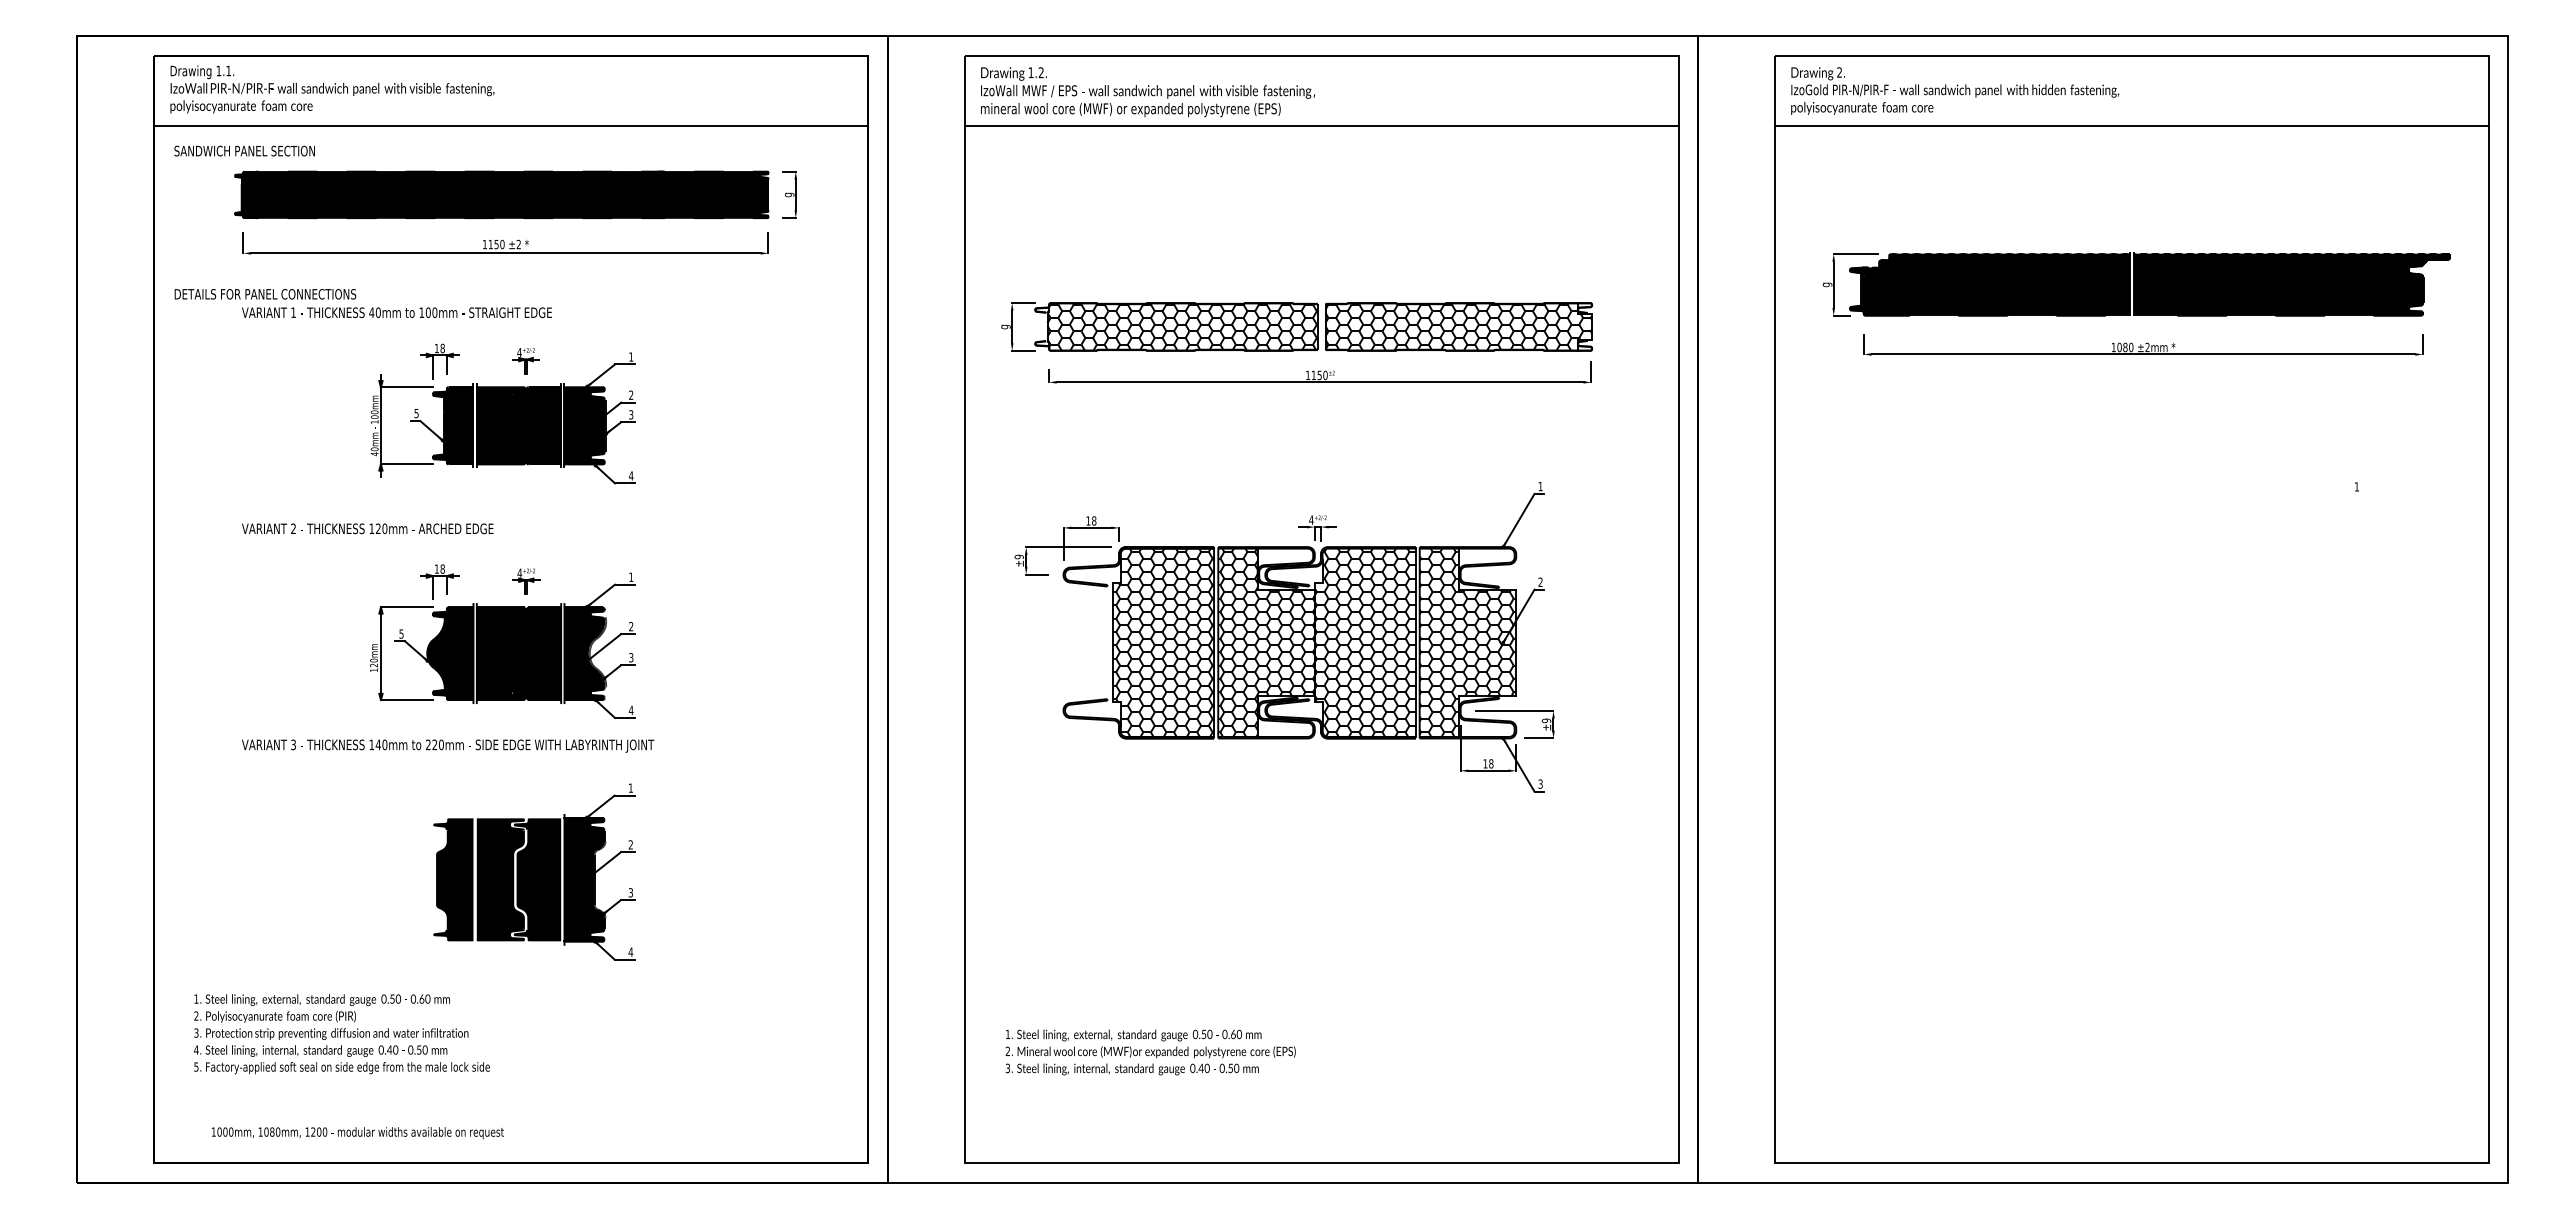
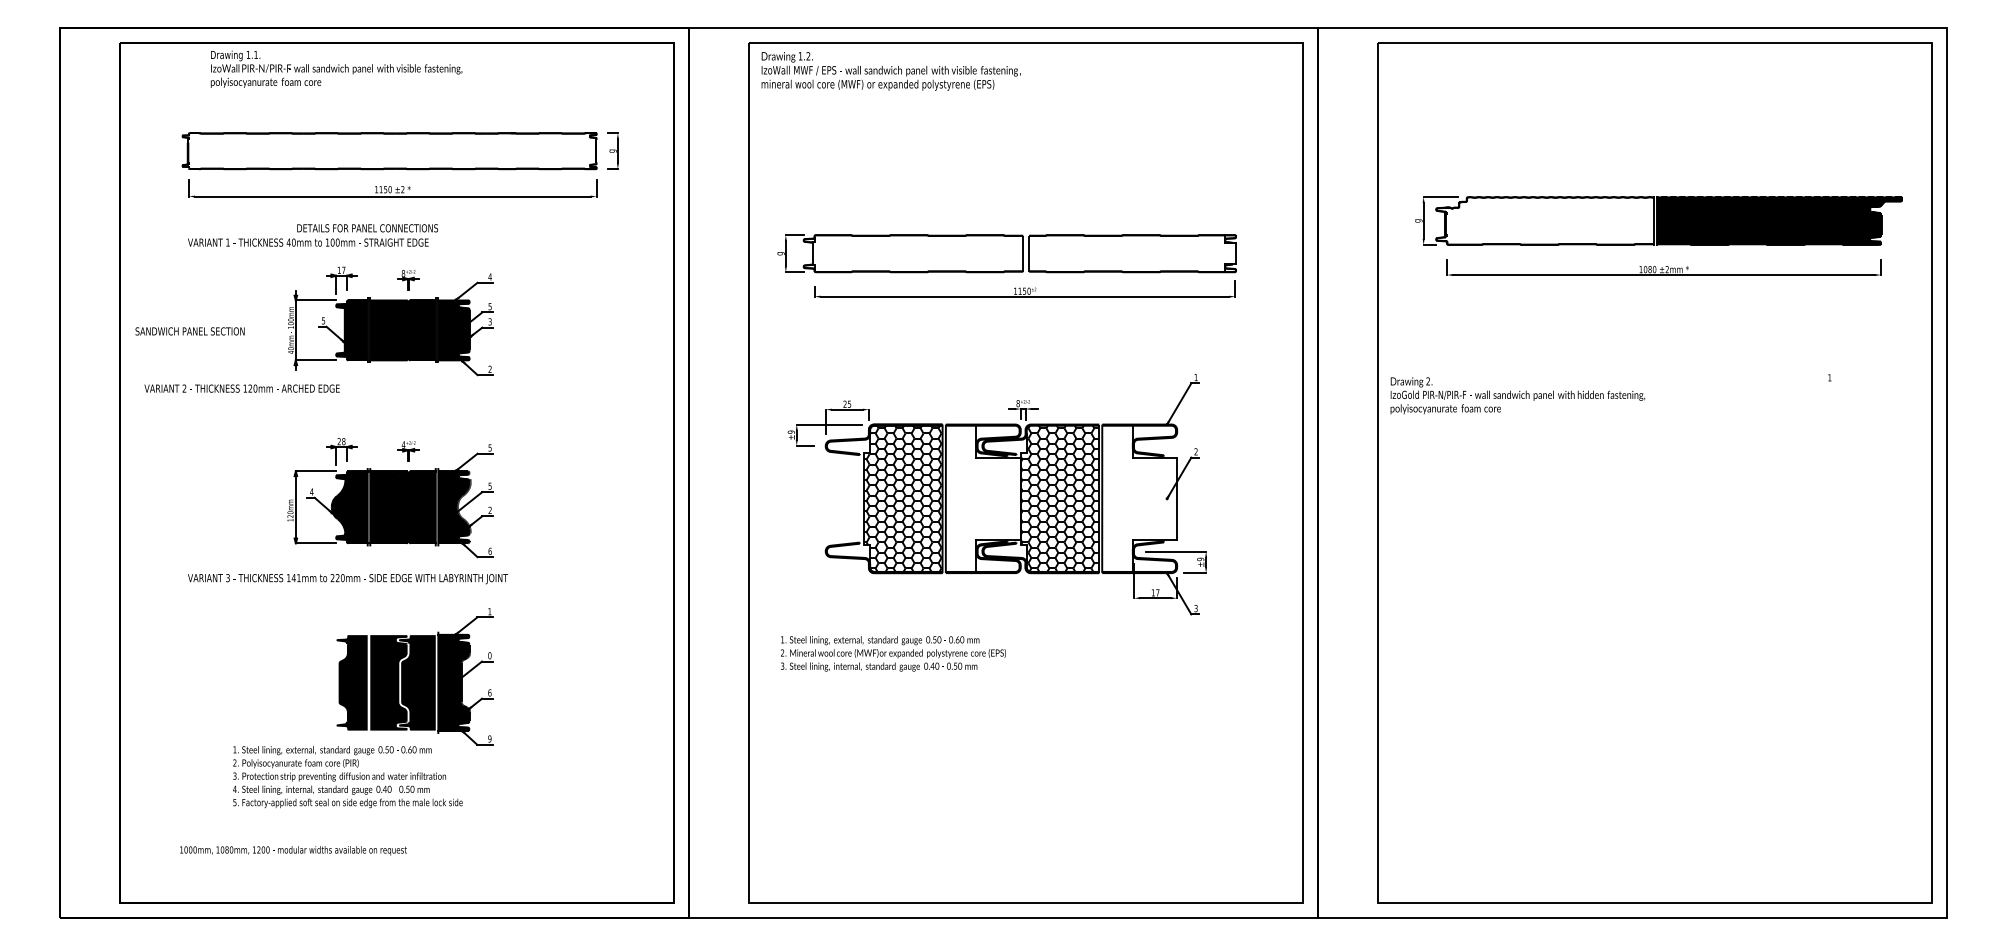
text: (332, 89) -> (336, 69), moved
text: (1955, 90) -> (1518, 395), moved
line: (511, 125) -> (397, 97), removed
line: (1321, 125) -> (1026, 97), removed
line: (2132, 125) -> (1655, 97), removed
text: (244, 150) -> (189, 330), moved
fill: (501, 194) -> (389, 150), removed
fill: (1990, 284) -> (1545, 220), removed
text: (265, 294) -> (367, 228), moved
hatch: (1182, 326) -> (918, 253), removed
hatch: (1458, 326) -> (1132, 253), removed
text: (442, 348) -> (343, 270), 18 -> 17
text: (519, 352) -> (403, 273), 4 -> 8
text: (630, 356) -> (489, 276), 1 -> 4
text: (631, 394) -> (490, 306), 2 -> 5
text: (630, 475) -> (489, 368), 4 -> 2
text: (1311, 519) -> (1018, 403), 4 -> 8
text: (1091, 520) -> (847, 403), 18 -> 25
text: (367, 528) -> (241, 388), moved
text: (436, 568) -> (338, 441), 18 -> 28
text: (631, 576) -> (490, 447), 1 -> 5
text: (631, 626) -> (490, 486), 2 -> 5
text: (401, 633) -> (311, 491), 5 -> 4
hatch: (1266, 642) -> (983, 498), removed
hatch: (1467, 642) -> (1139, 498), removed
text: (631, 657) -> (490, 510), 3 -> 2
text: (630, 710) -> (489, 551), 4 -> 6
text: (384, 744) -> (298, 577), 140mm -> 141mm
text: (1491, 763) -> (1157, 592), 18 -> 17
text: (630, 844) -> (489, 655), 2 -> 0
text: (630, 892) -> (489, 692), 3 -> 6
text: (630, 951) -> (489, 738), 4 -> 9
text: (341, 1034) -> (347, 777), moved
text: (1150, 1052) -> (893, 653), moved
text: (357, 1133) -> (293, 851), moved

